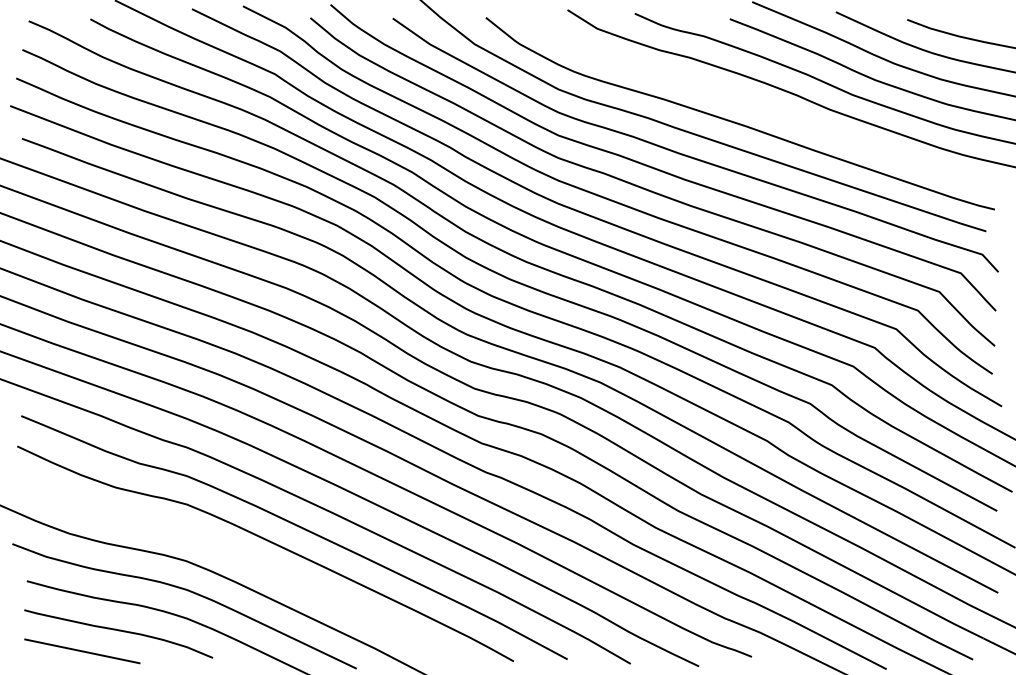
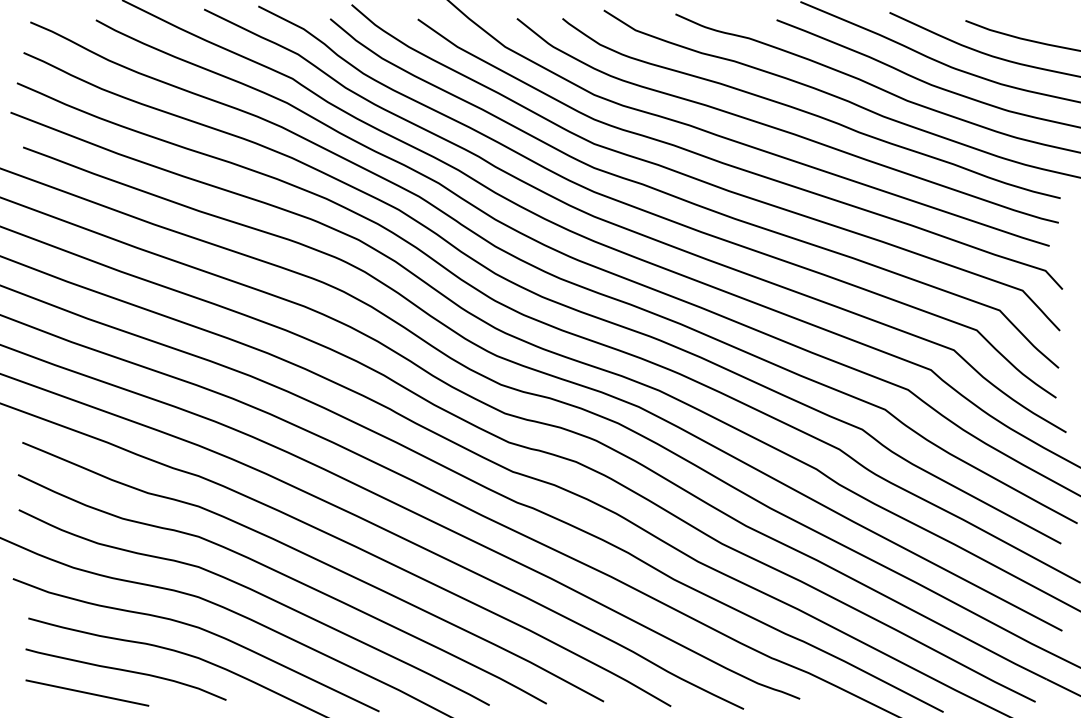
curve: (761, 105) -> (810, 112), added
curve: (244, 558) -> (259, 594), added

